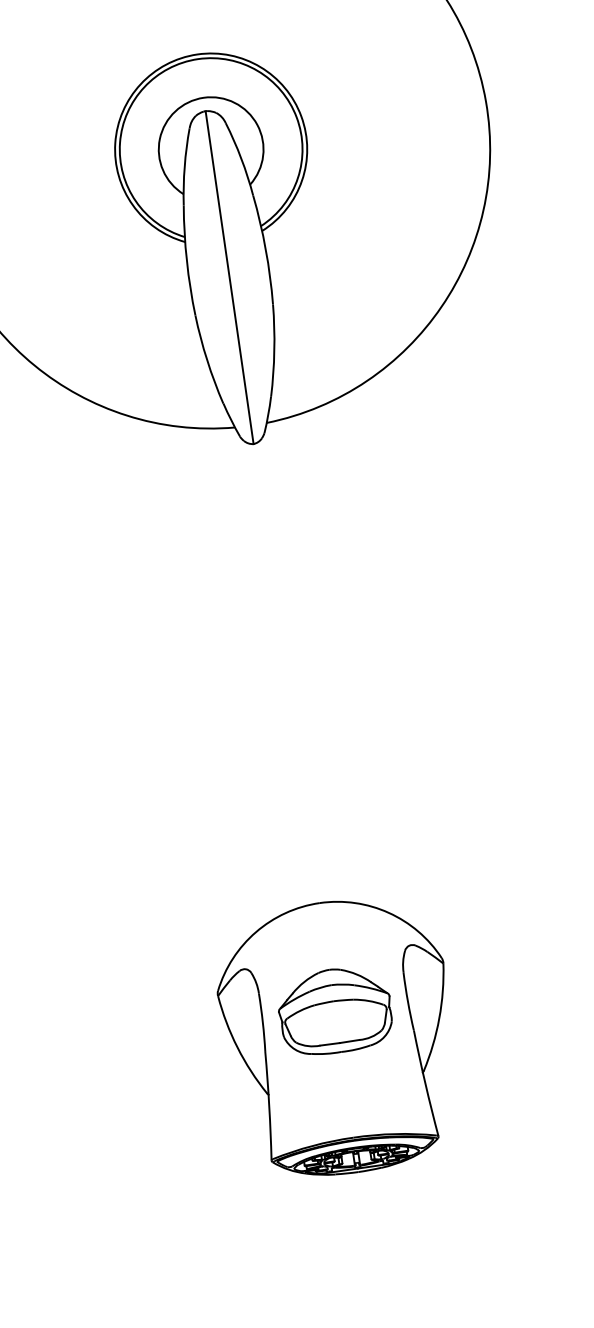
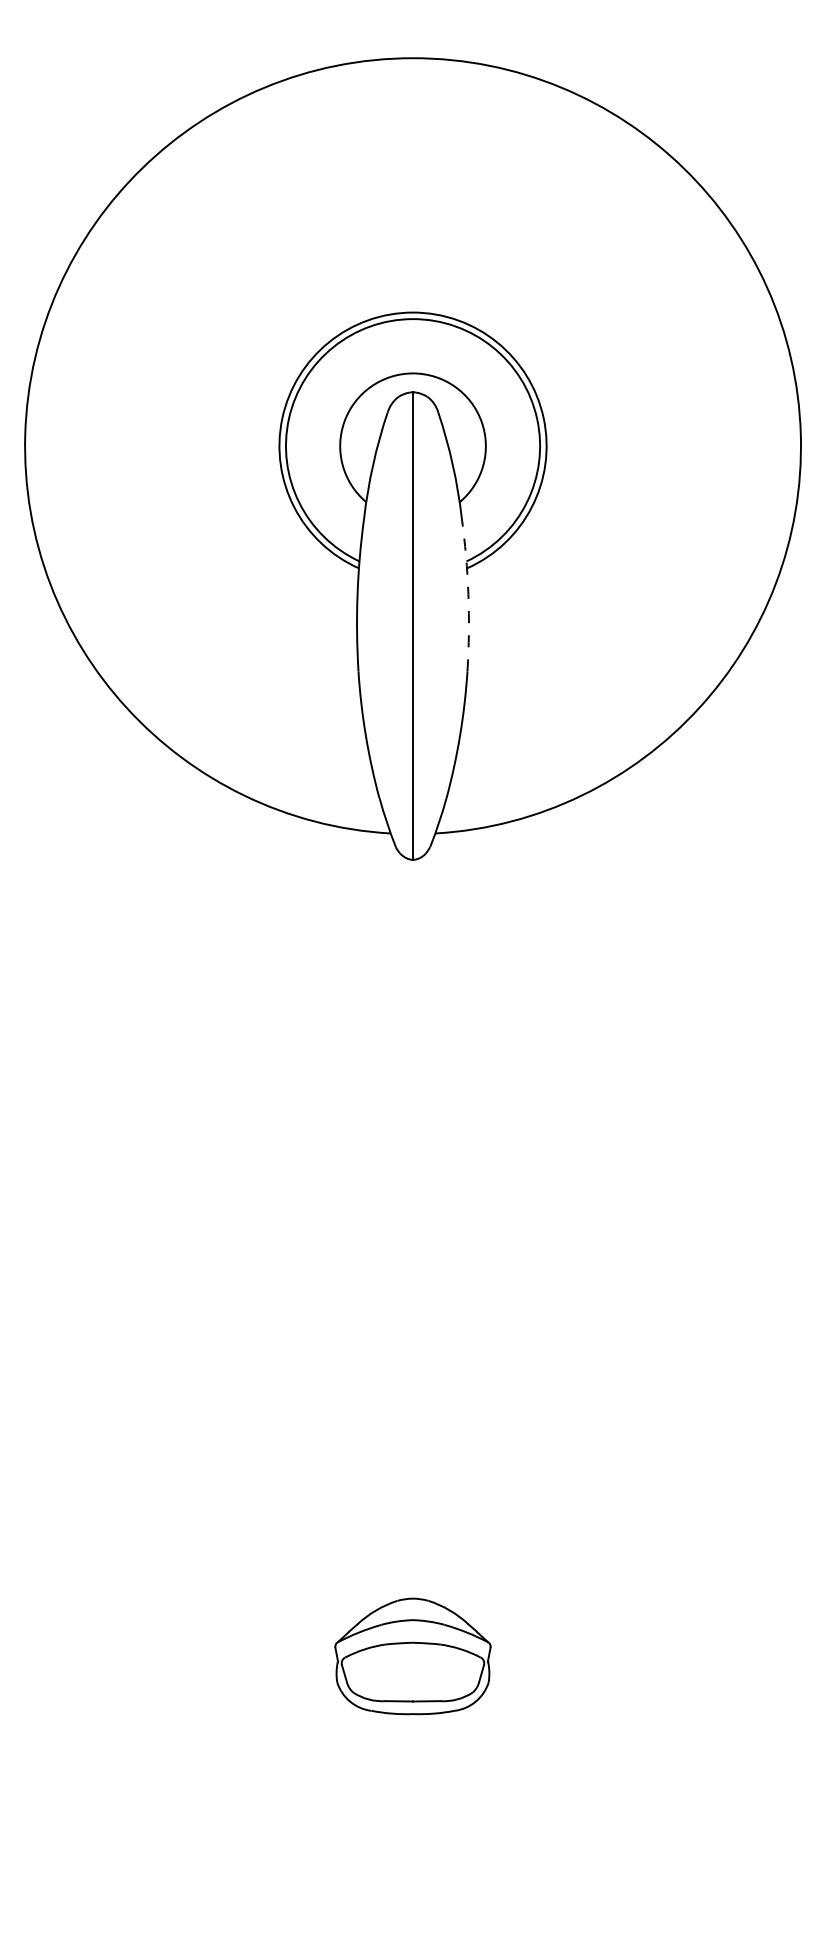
arc: (265, 249) -> (468, 594), solid -> dashed
part: (338, 1037) -> (412, 1693), removed

